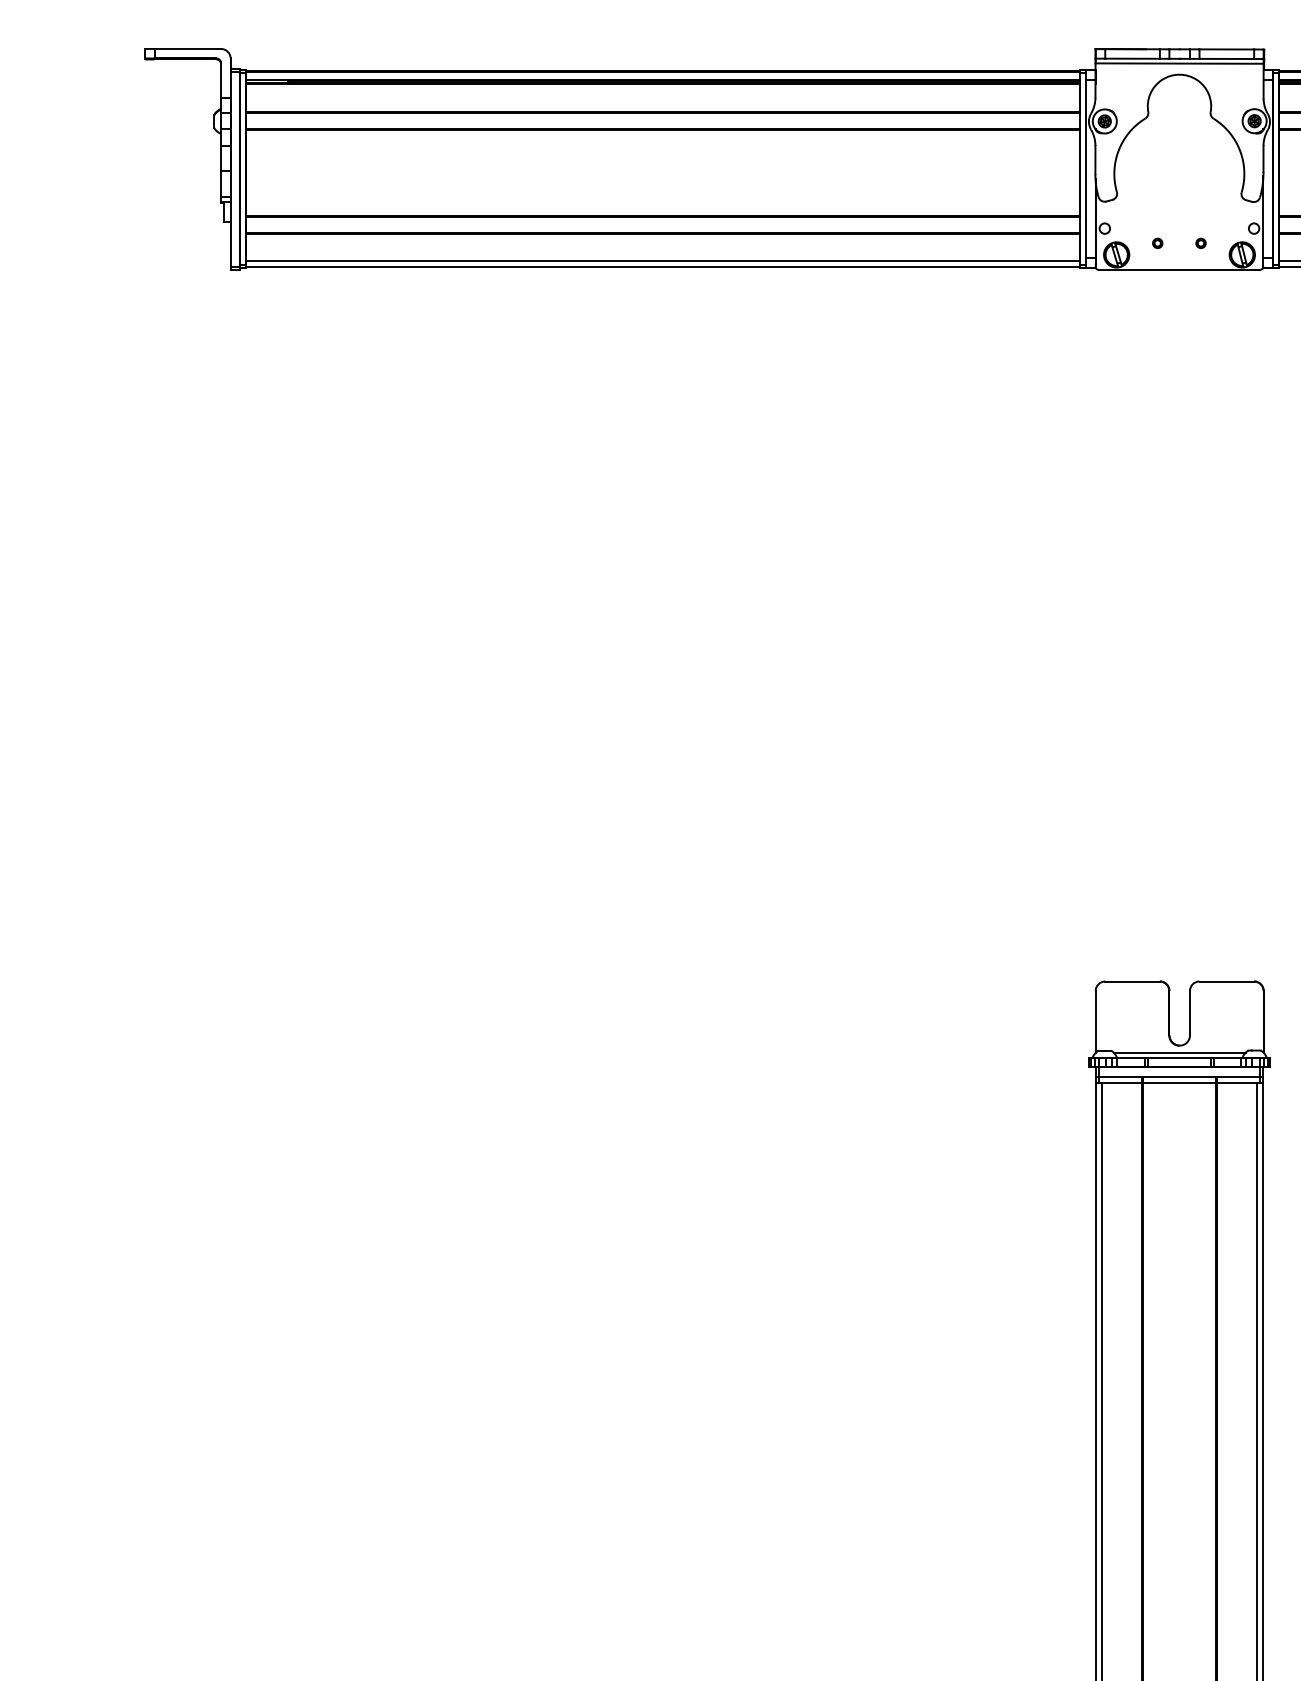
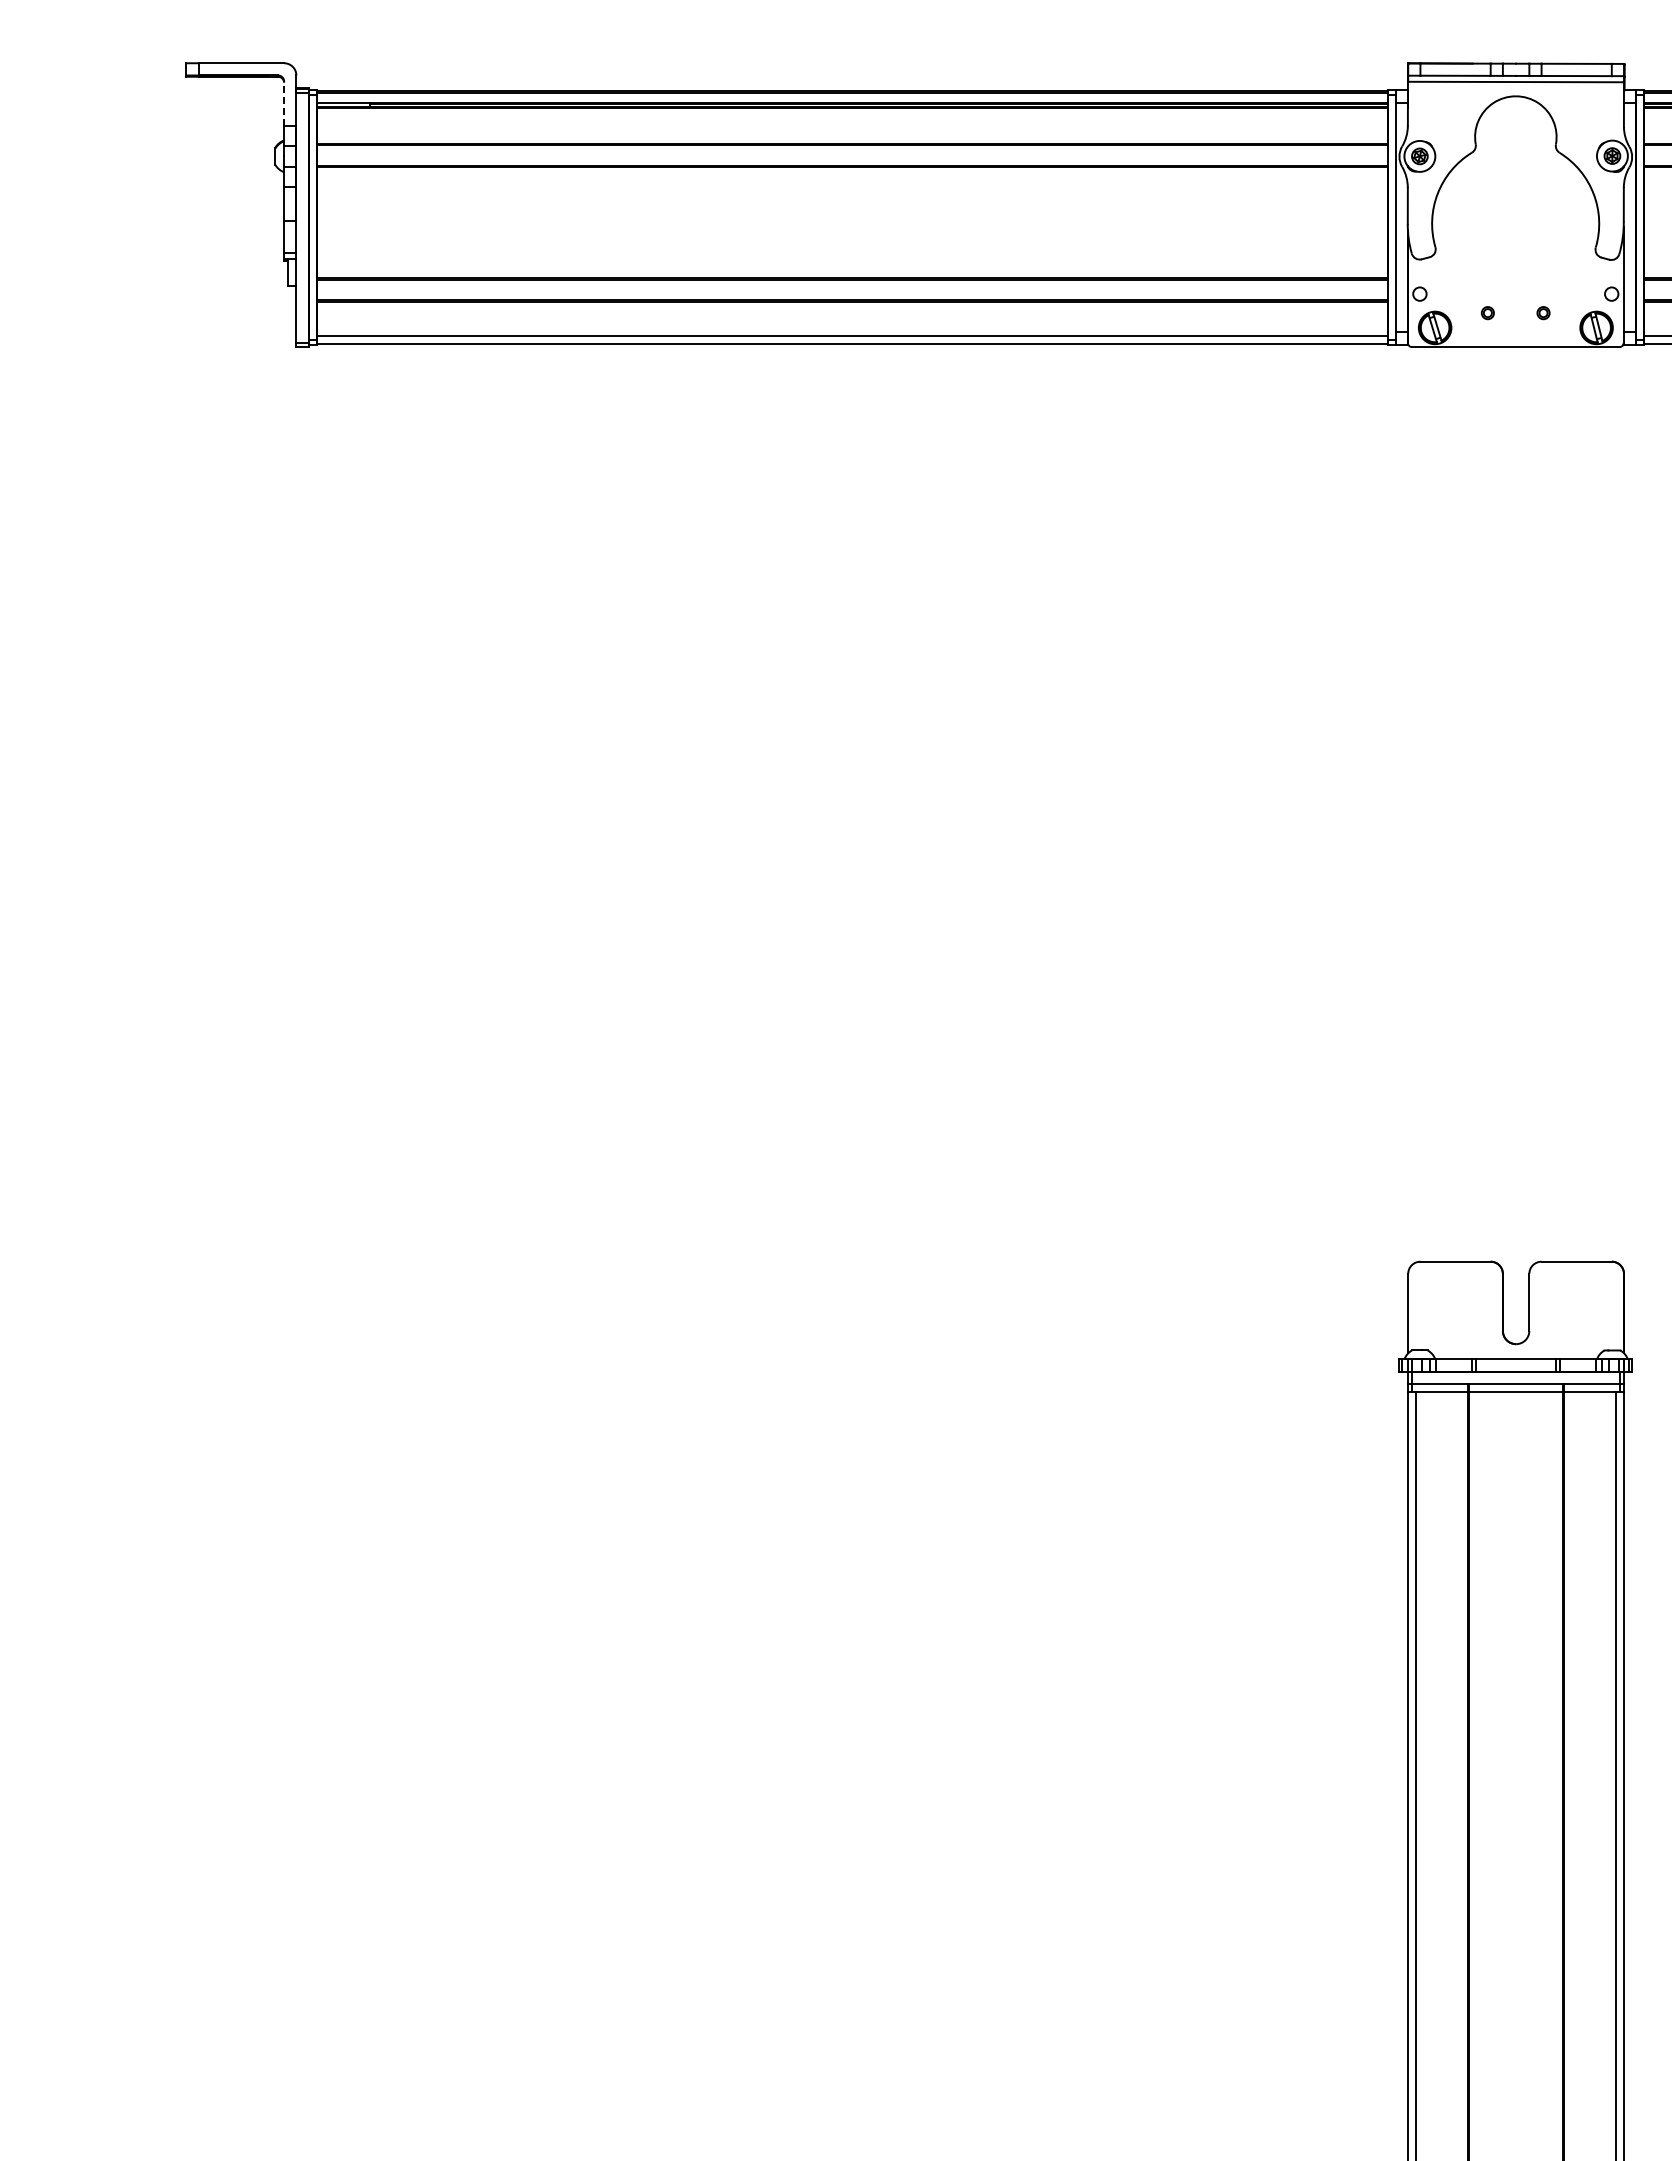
line: (221, 80) -> (284, 103), solid -> dashed
line: (1179, 1052) -> (1515, 1353), removed

